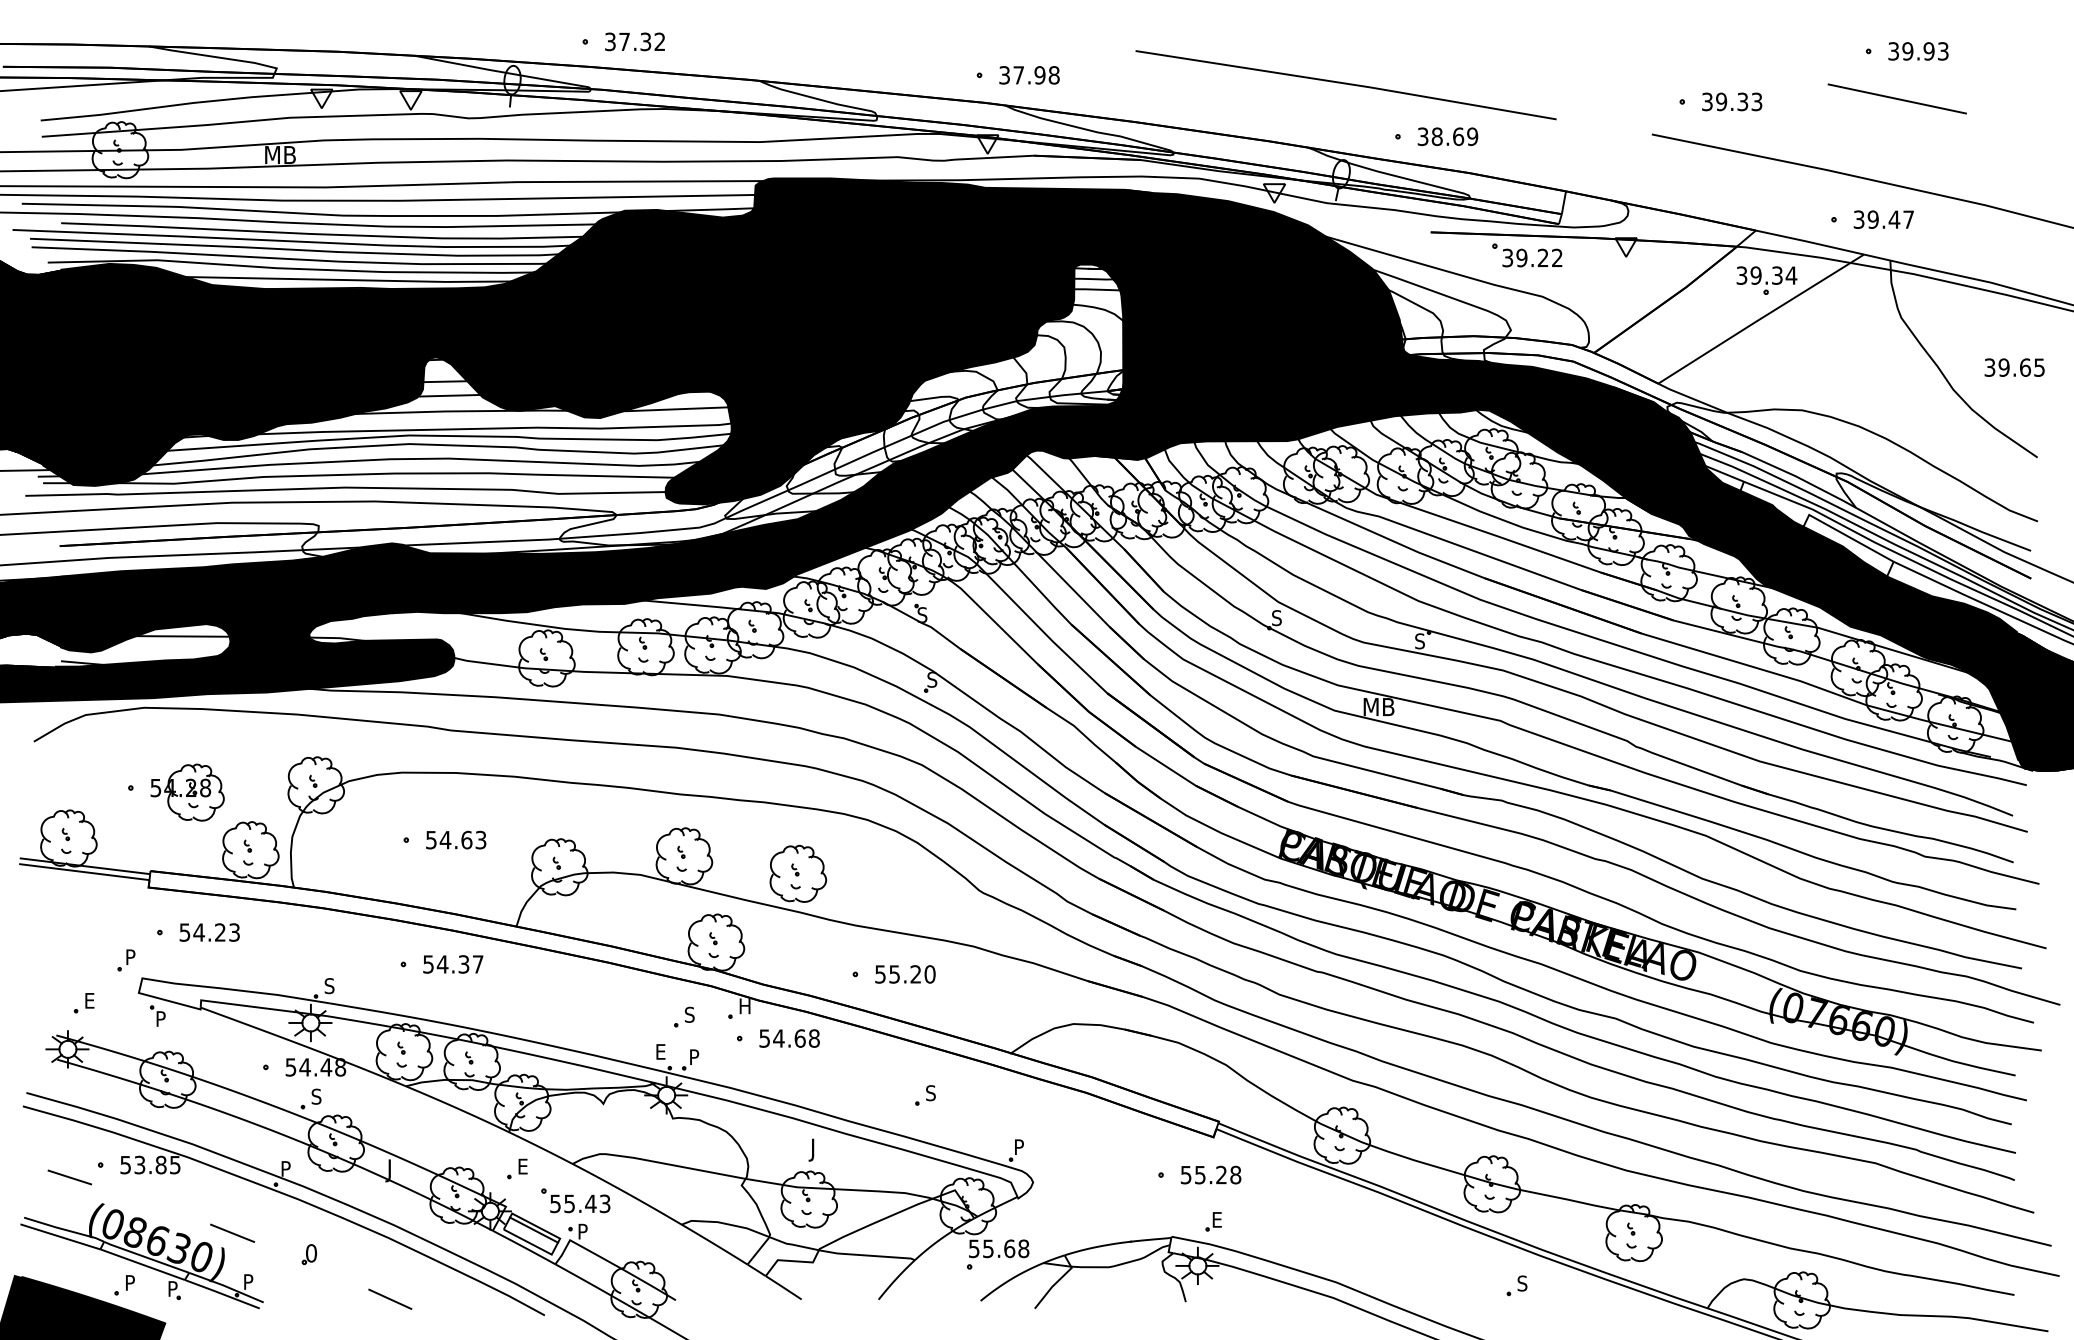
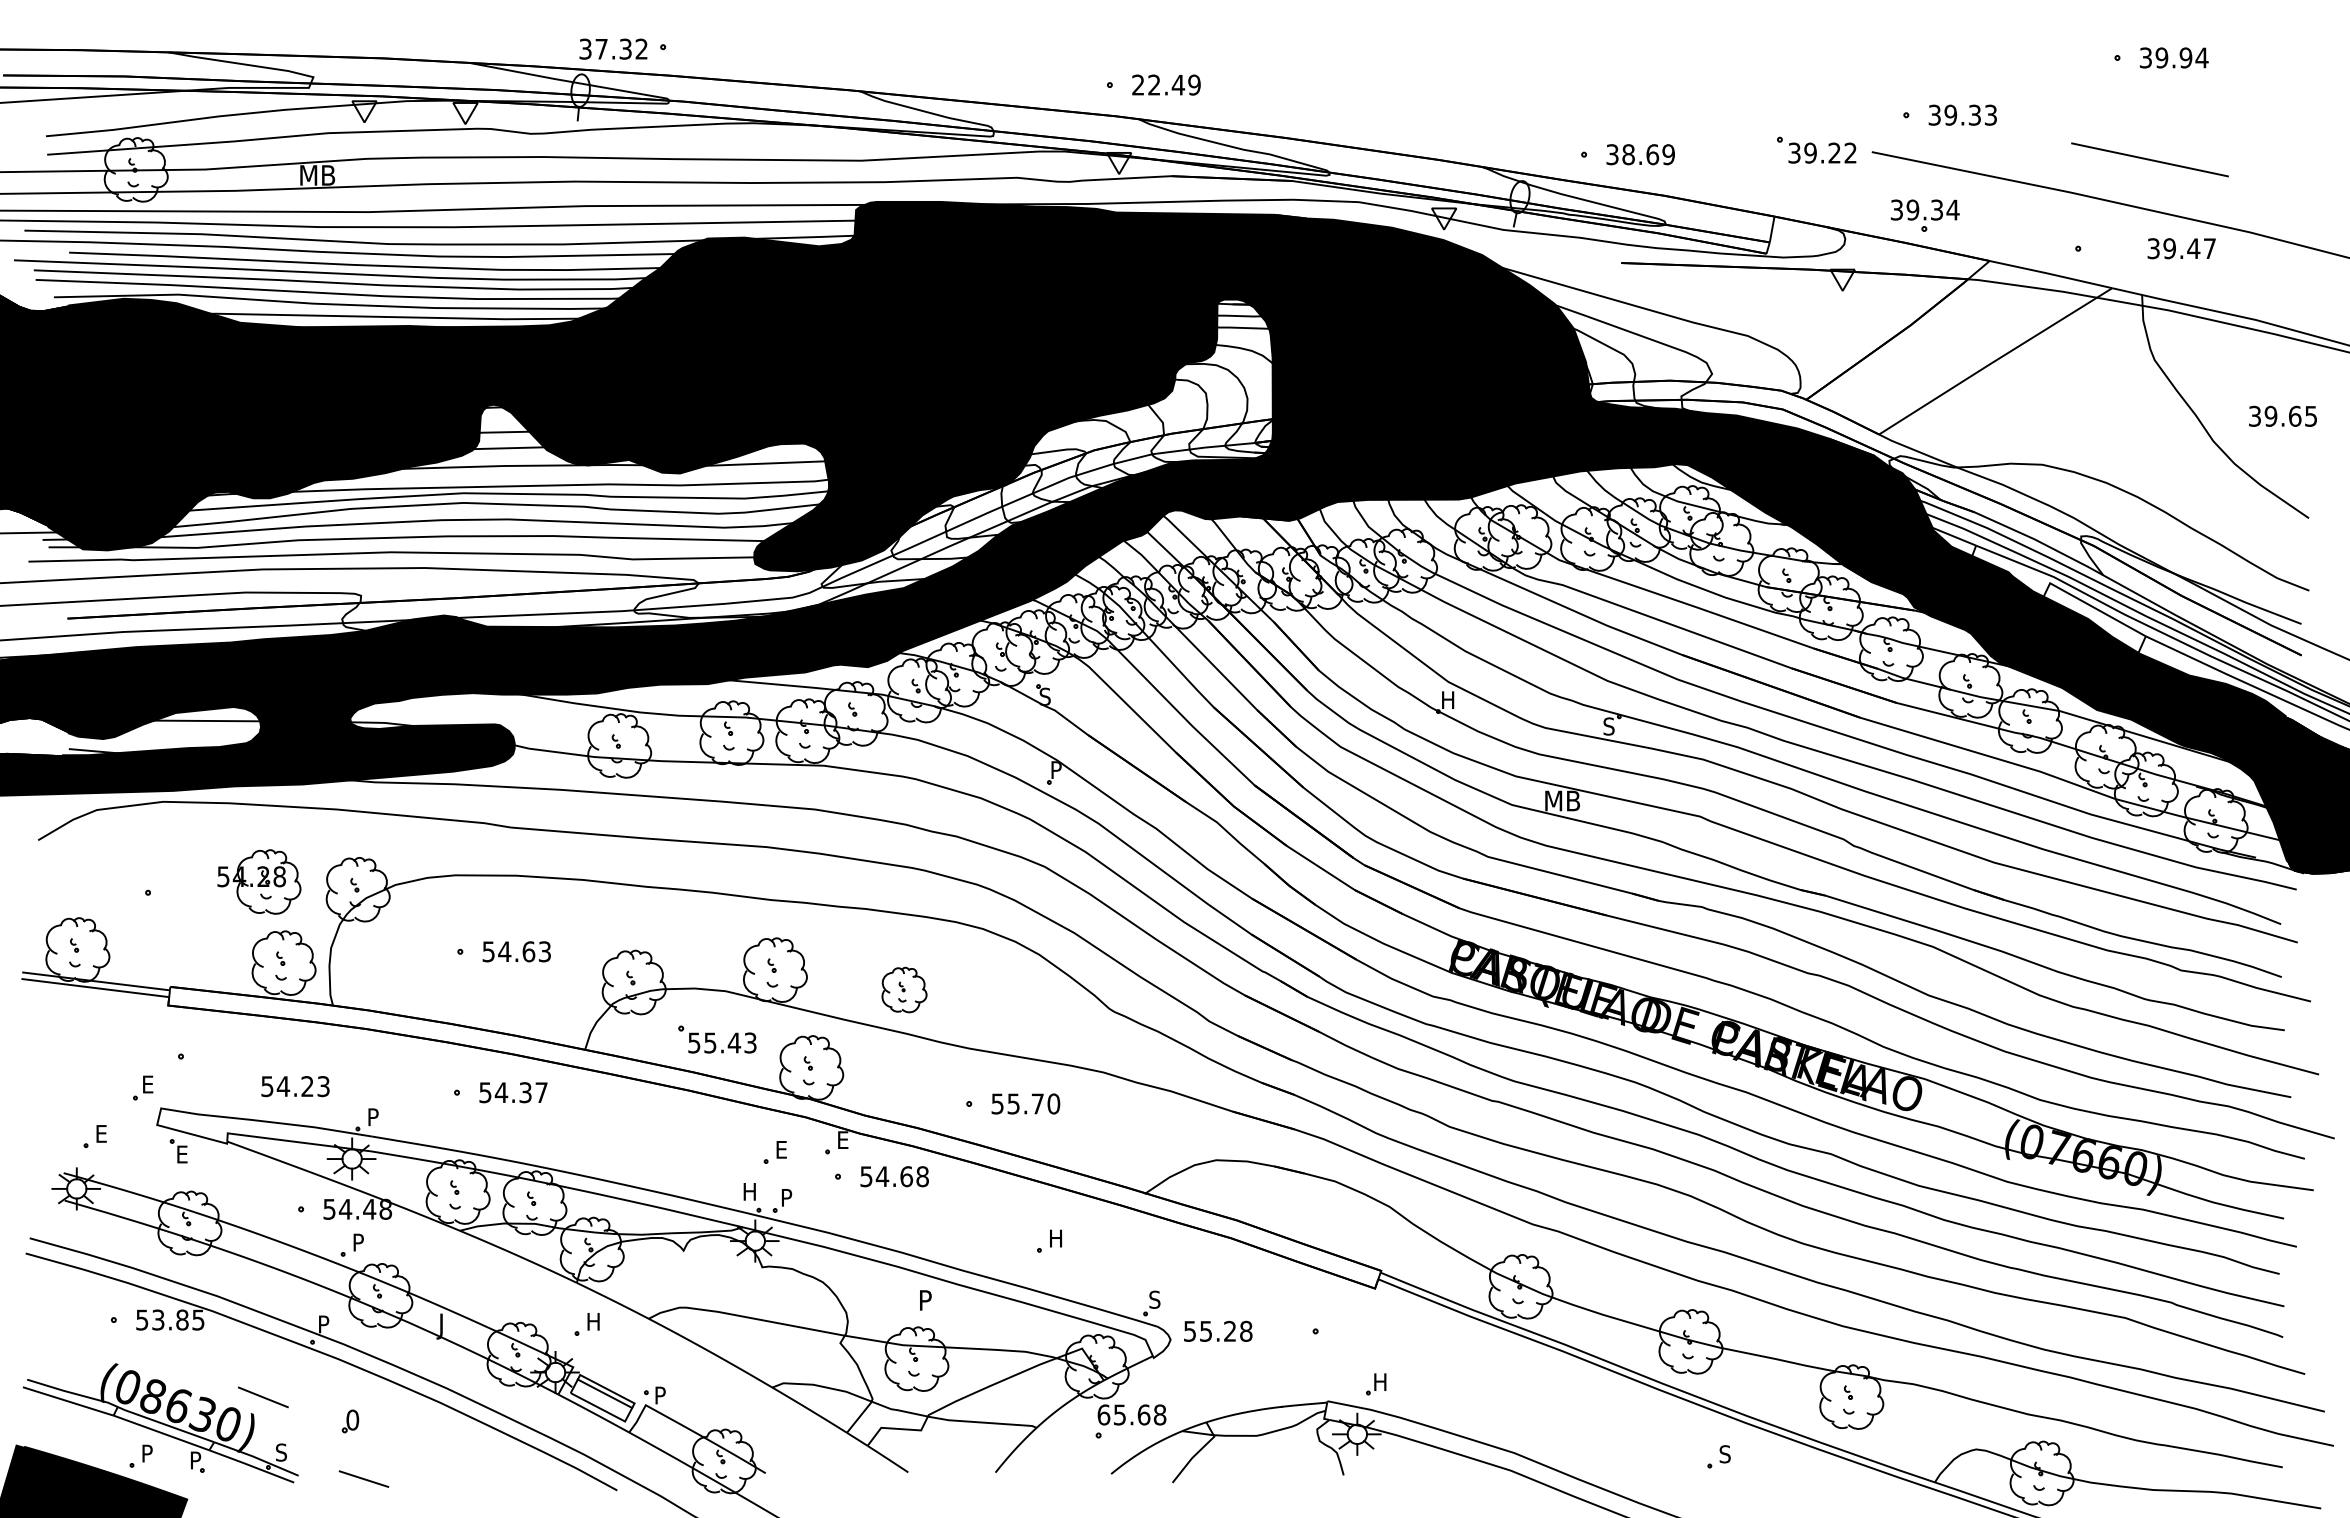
text: (635, 41) -> (613, 48), moved
text: (1942, 50) -> (2201, 57), 39.93 -> 39.94
text: (1029, 74) -> (1166, 84), 37.98 -> 22.49
line: (1345, 84) -> (1524, 95), removed
line: (1896, 98) -> (2149, 159), moved
text: (1883, 219) -> (2181, 248), moved
part: (1527, 254) -> (1816, 149), moved
part: (1767, 280) -> (1925, 215), moved
text: (1277, 618) -> (1447, 700), S -> H
text: (931, 680) -> (1055, 770), S -> P
part: (187, 792) -> (259, 881), moved
part: (798, 873) -> (904, 989), size x0.7
text: (209, 932) -> (295, 1086), moved
text: (132, 957) -> (149, 1084), P -> E
text: (915, 973) -> (1037, 1103), 55.20 -> 55.70
text: (328, 986) -> (372, 1117), S -> P
text: (746, 1005) -> (845, 1139), H -> E
text: (689, 1014) -> (781, 1149), S -> E
text: (162, 1018) -> (183, 1154), P -> E
text: (662, 1051) -> (750, 1191), E -> H
text: (931, 1093) -> (1055, 1238), S -> H
text: (316, 1096) -> (358, 1242), S -> P
text: (1018, 1146) -> (1154, 1299), P -> S
text: (815, 1150) -> (923, 1303), J -> P
text: (524, 1166) -> (594, 1321), E -> H
text: (1211, 1174) -> (1218, 1330), moved
line: (69, 1176) -> (363, 1478), moved
part: (575, 1200) -> (717, 1039), moved
text: (1219, 1219) -> (1381, 1381), E -> H
text: (973, 1248) -> (1103, 1414), 55.68 -> 65.68
text: (247, 1281) -> (280, 1452), P -> S
line: (389, 1299) -> (441, 1472), removed

